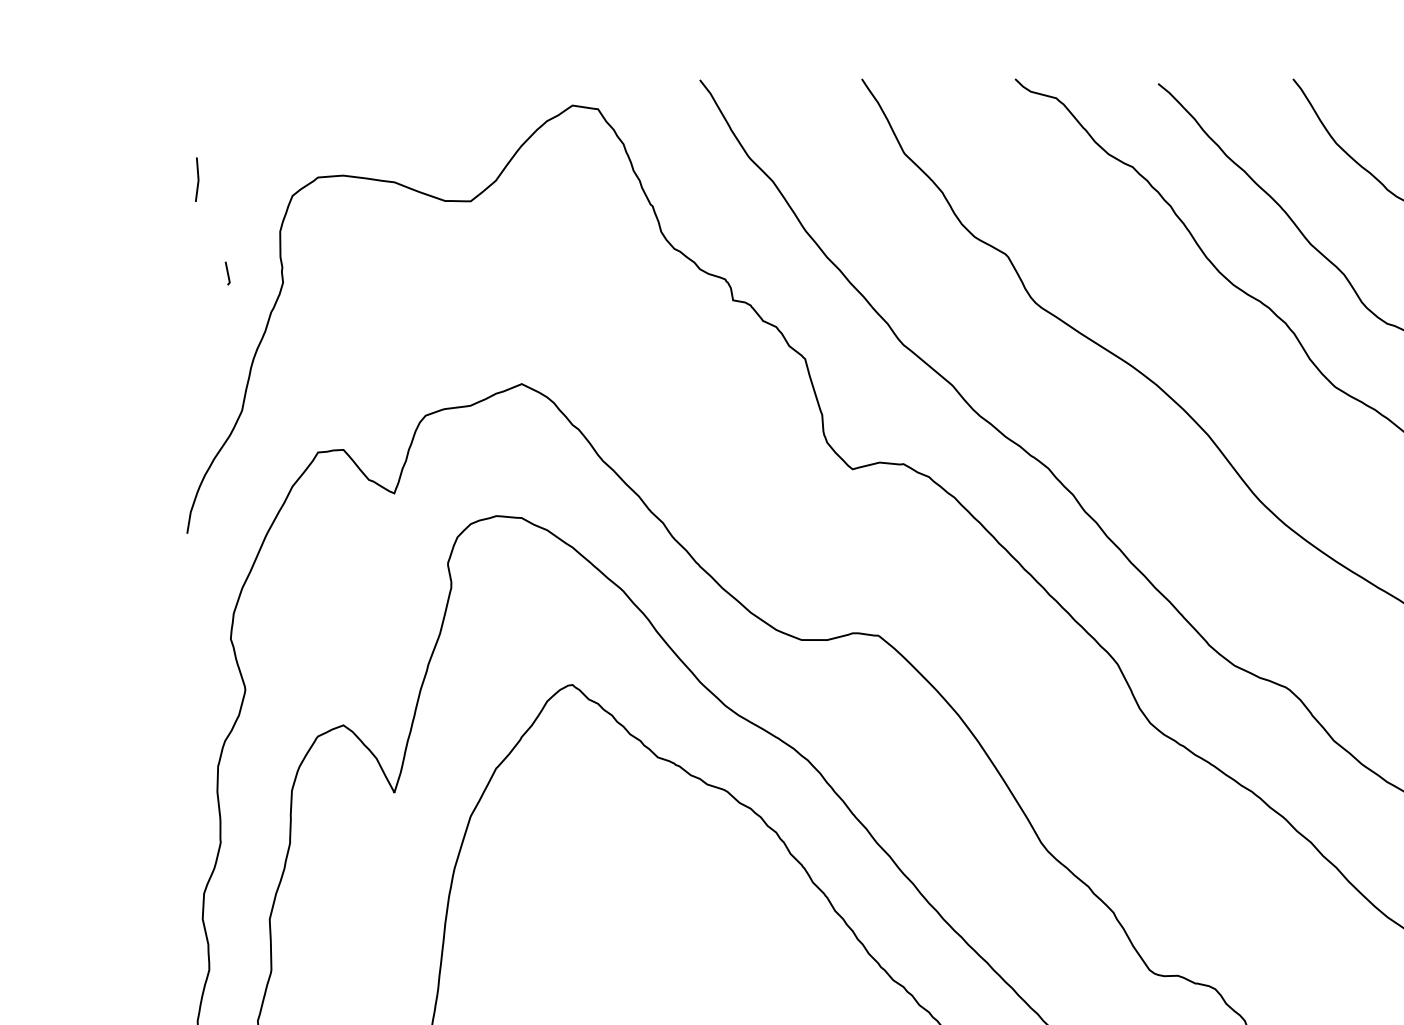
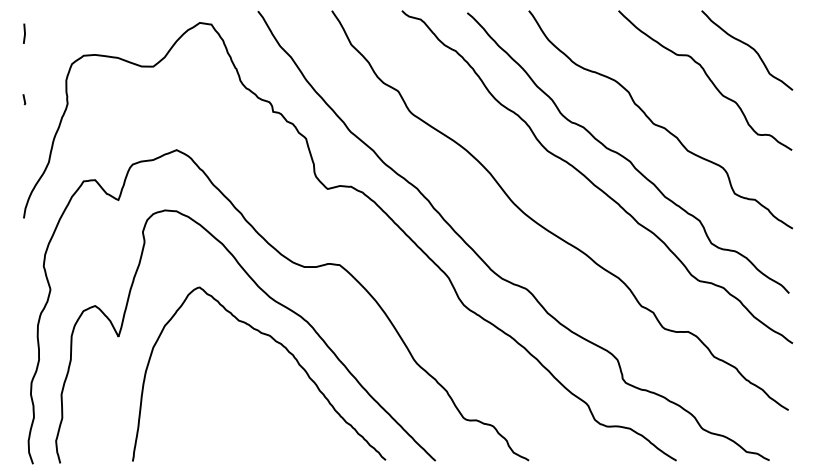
line: (197, 179) -> (24, 33), moved
line: (228, 273) -> (24, 99), moved

